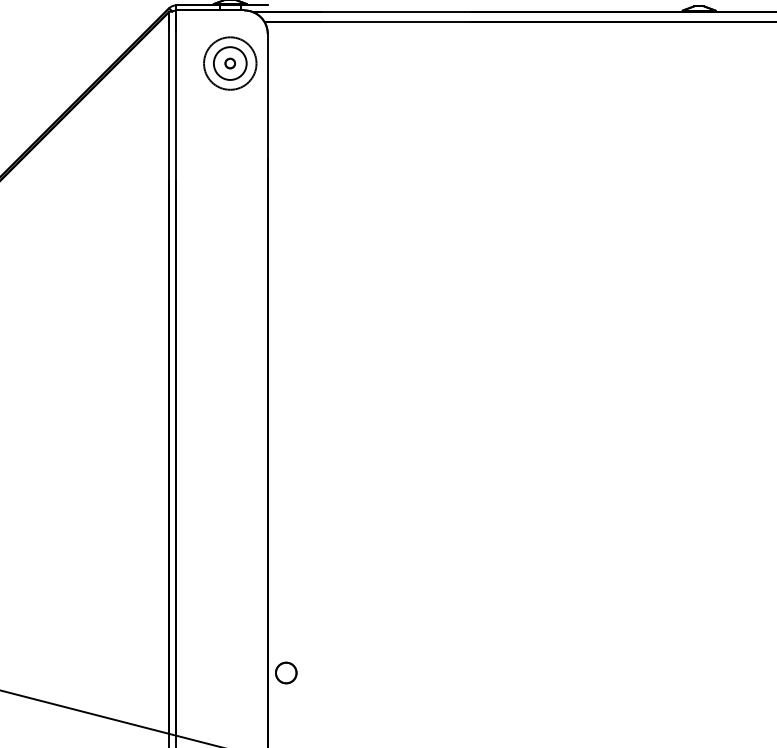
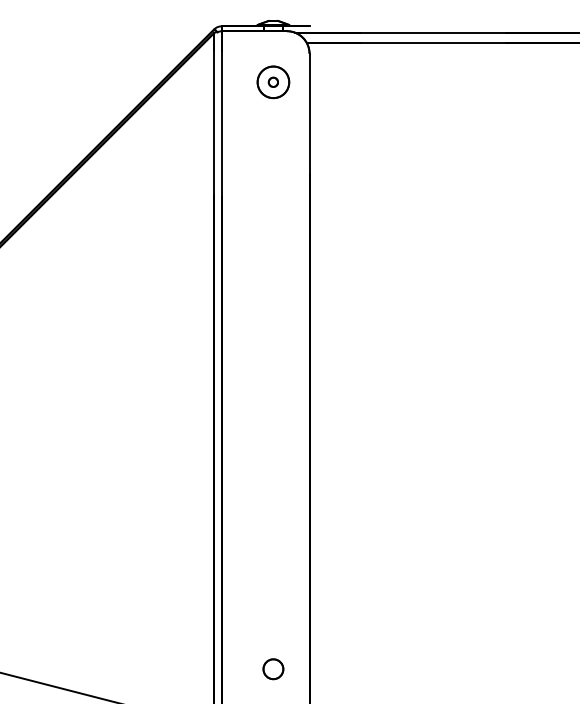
circle: (229, 63) -> (272, 82), size x0.62
part: (286, 672) -> (273, 668), moved

